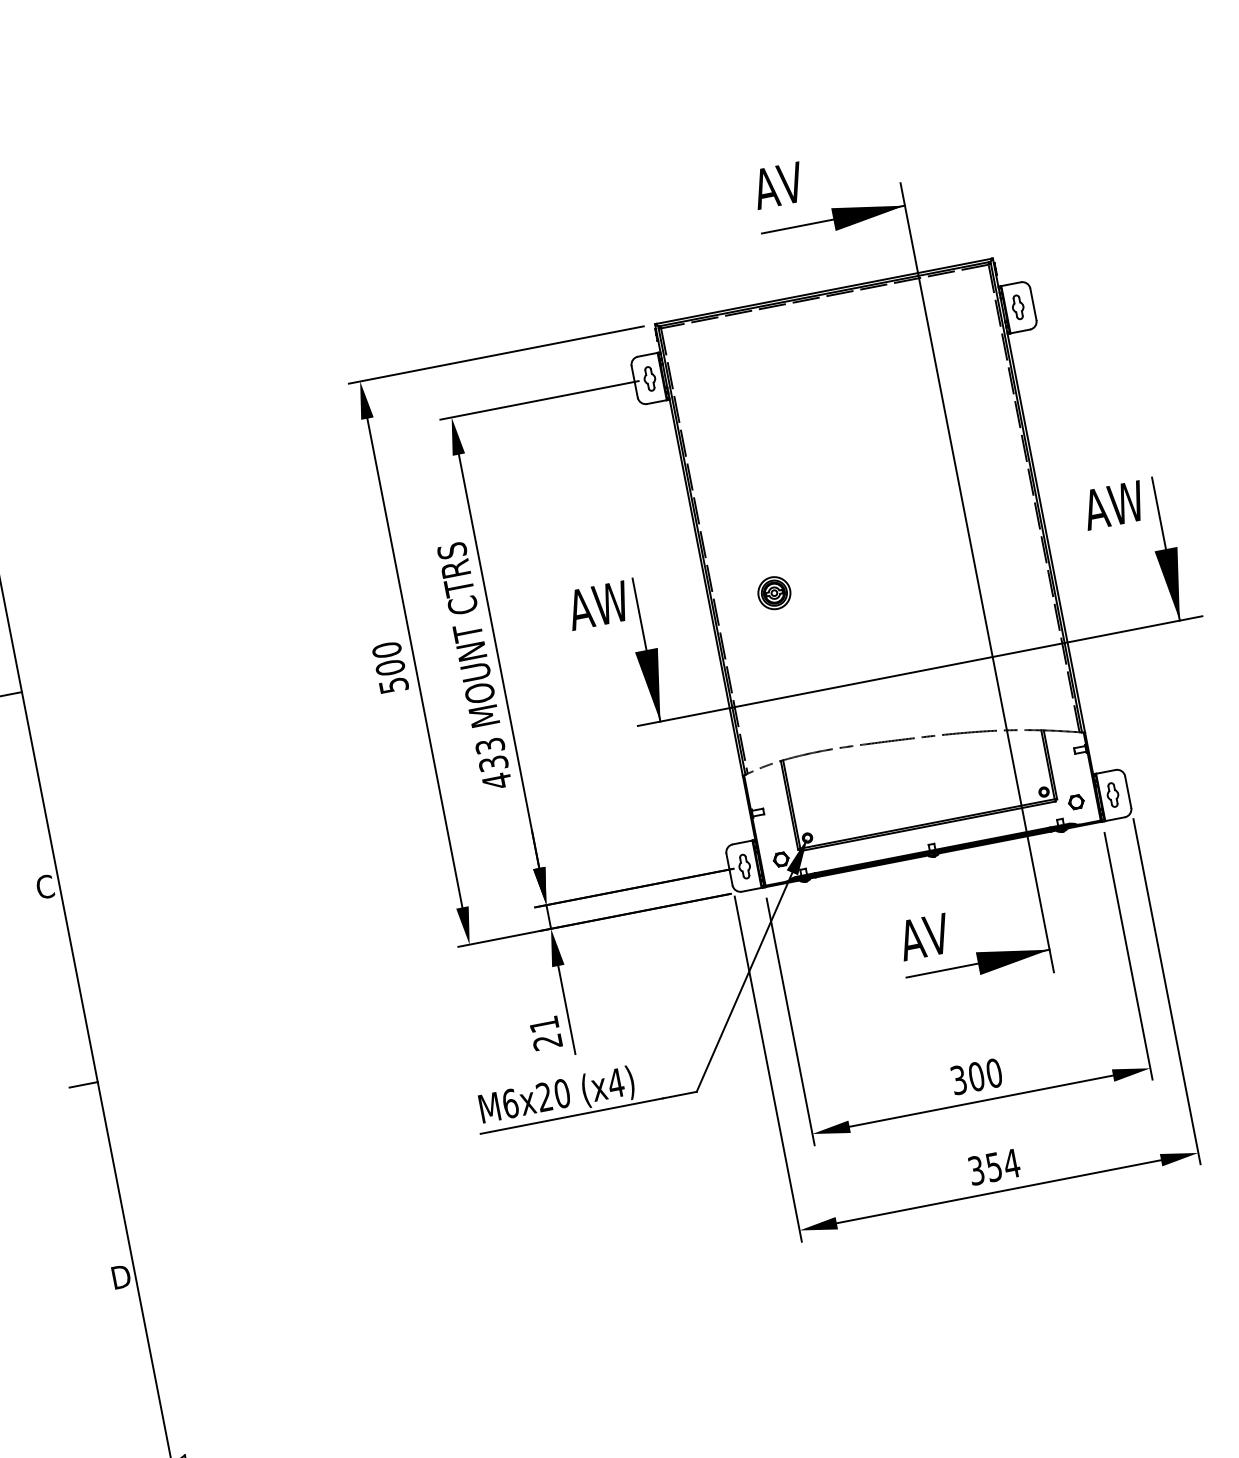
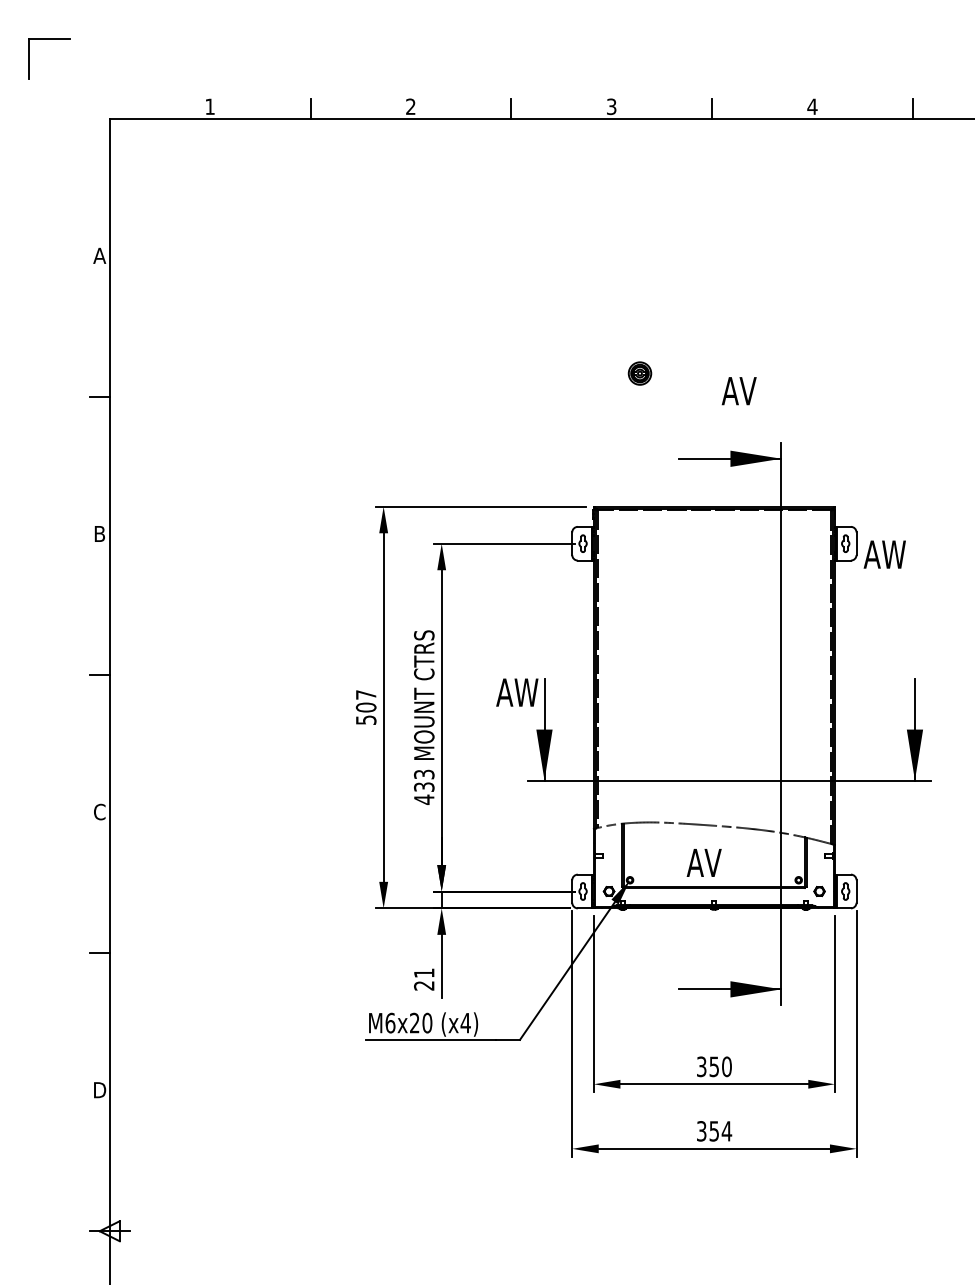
text: (777, 186) -> (738, 391), moved
text: (1113, 505) -> (884, 554), moved
part: (773, 593) -> (639, 373), moved
text: (385, 649) -> (365, 694), 500 -> 507
text: (923, 936) -> (703, 862), moved
text: (976, 1076) -> (714, 1066), 300 -> 350

